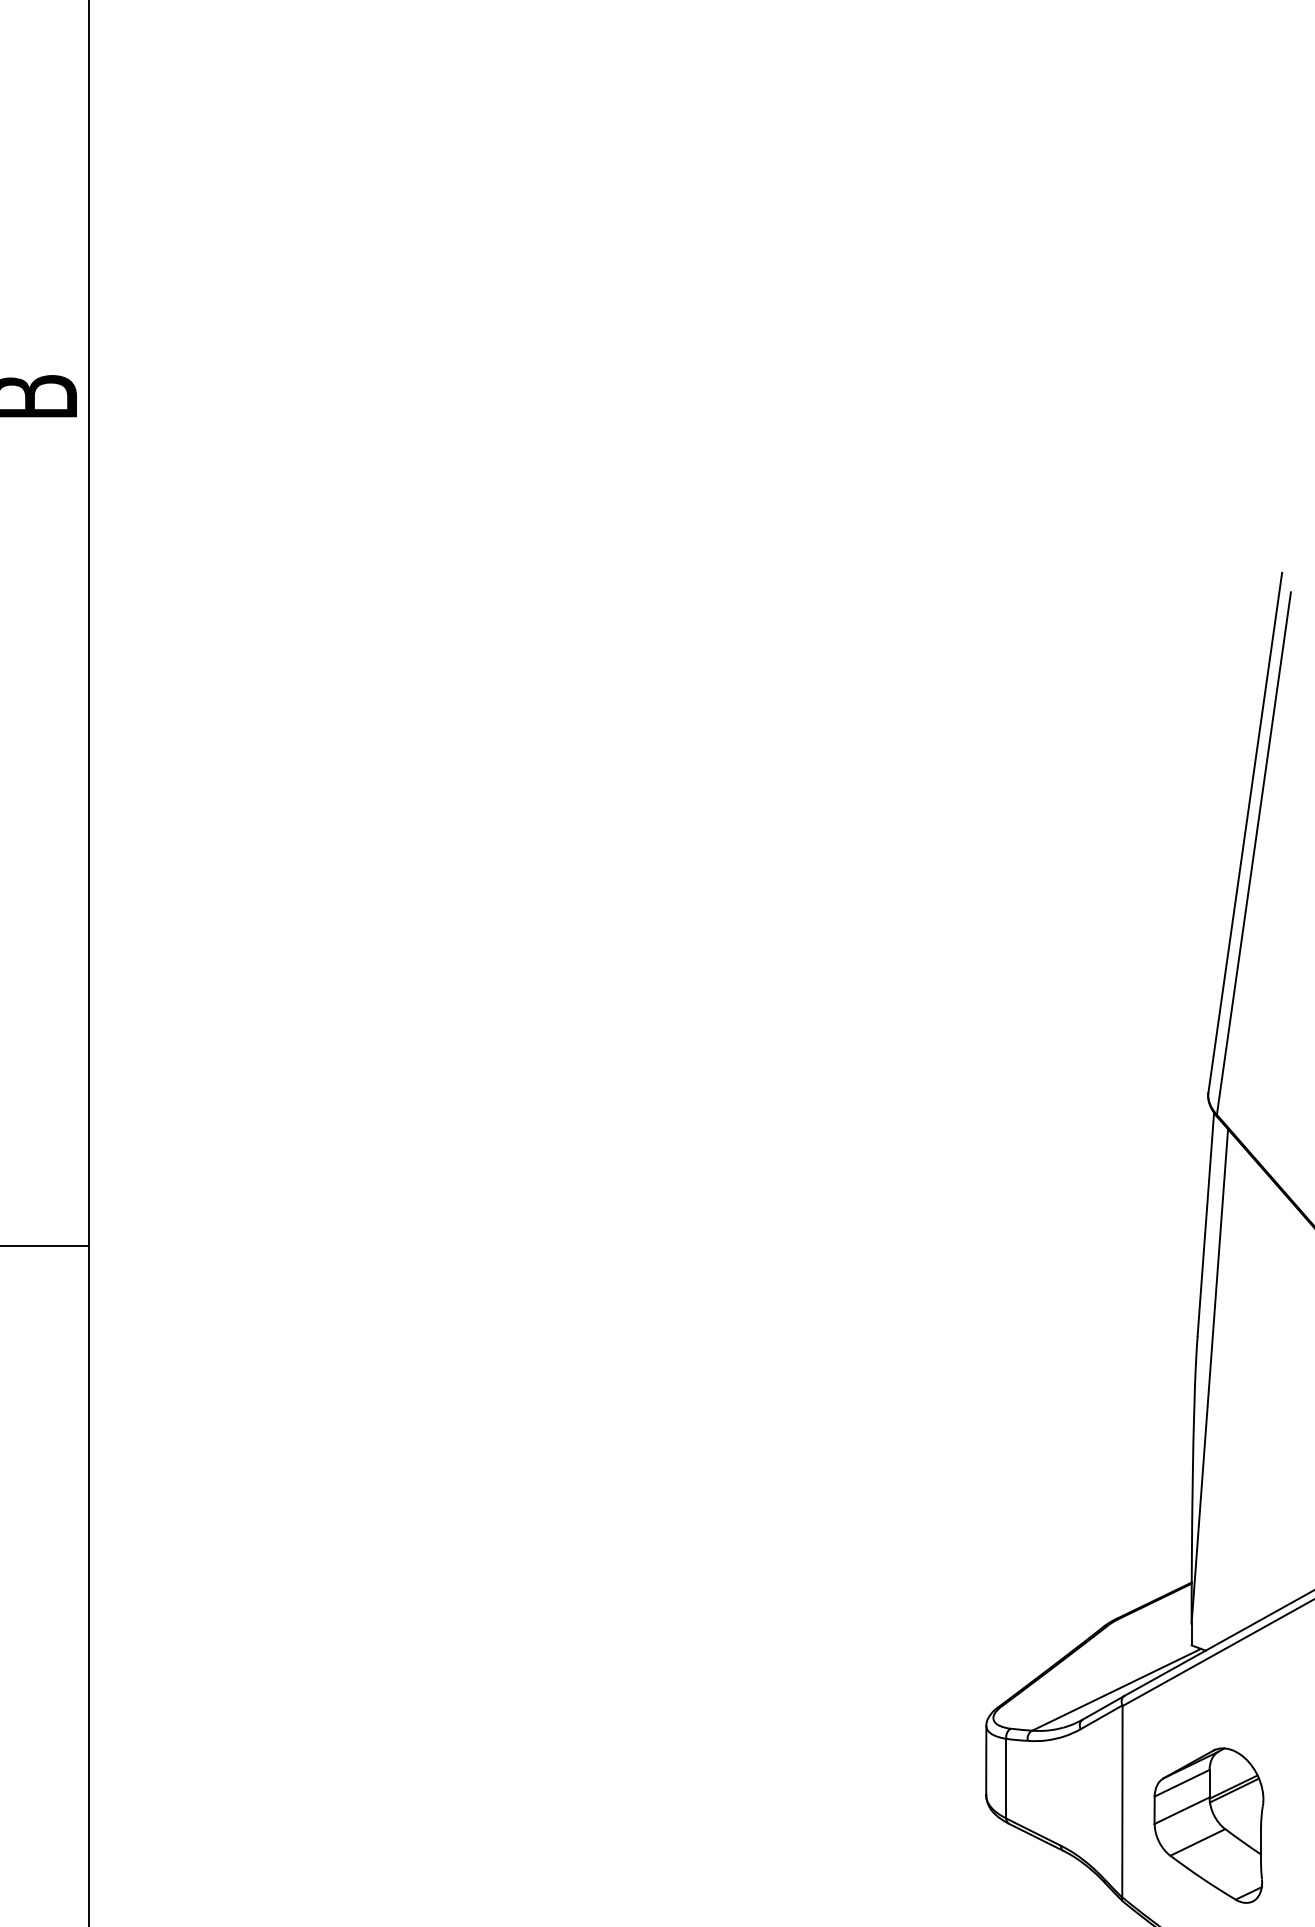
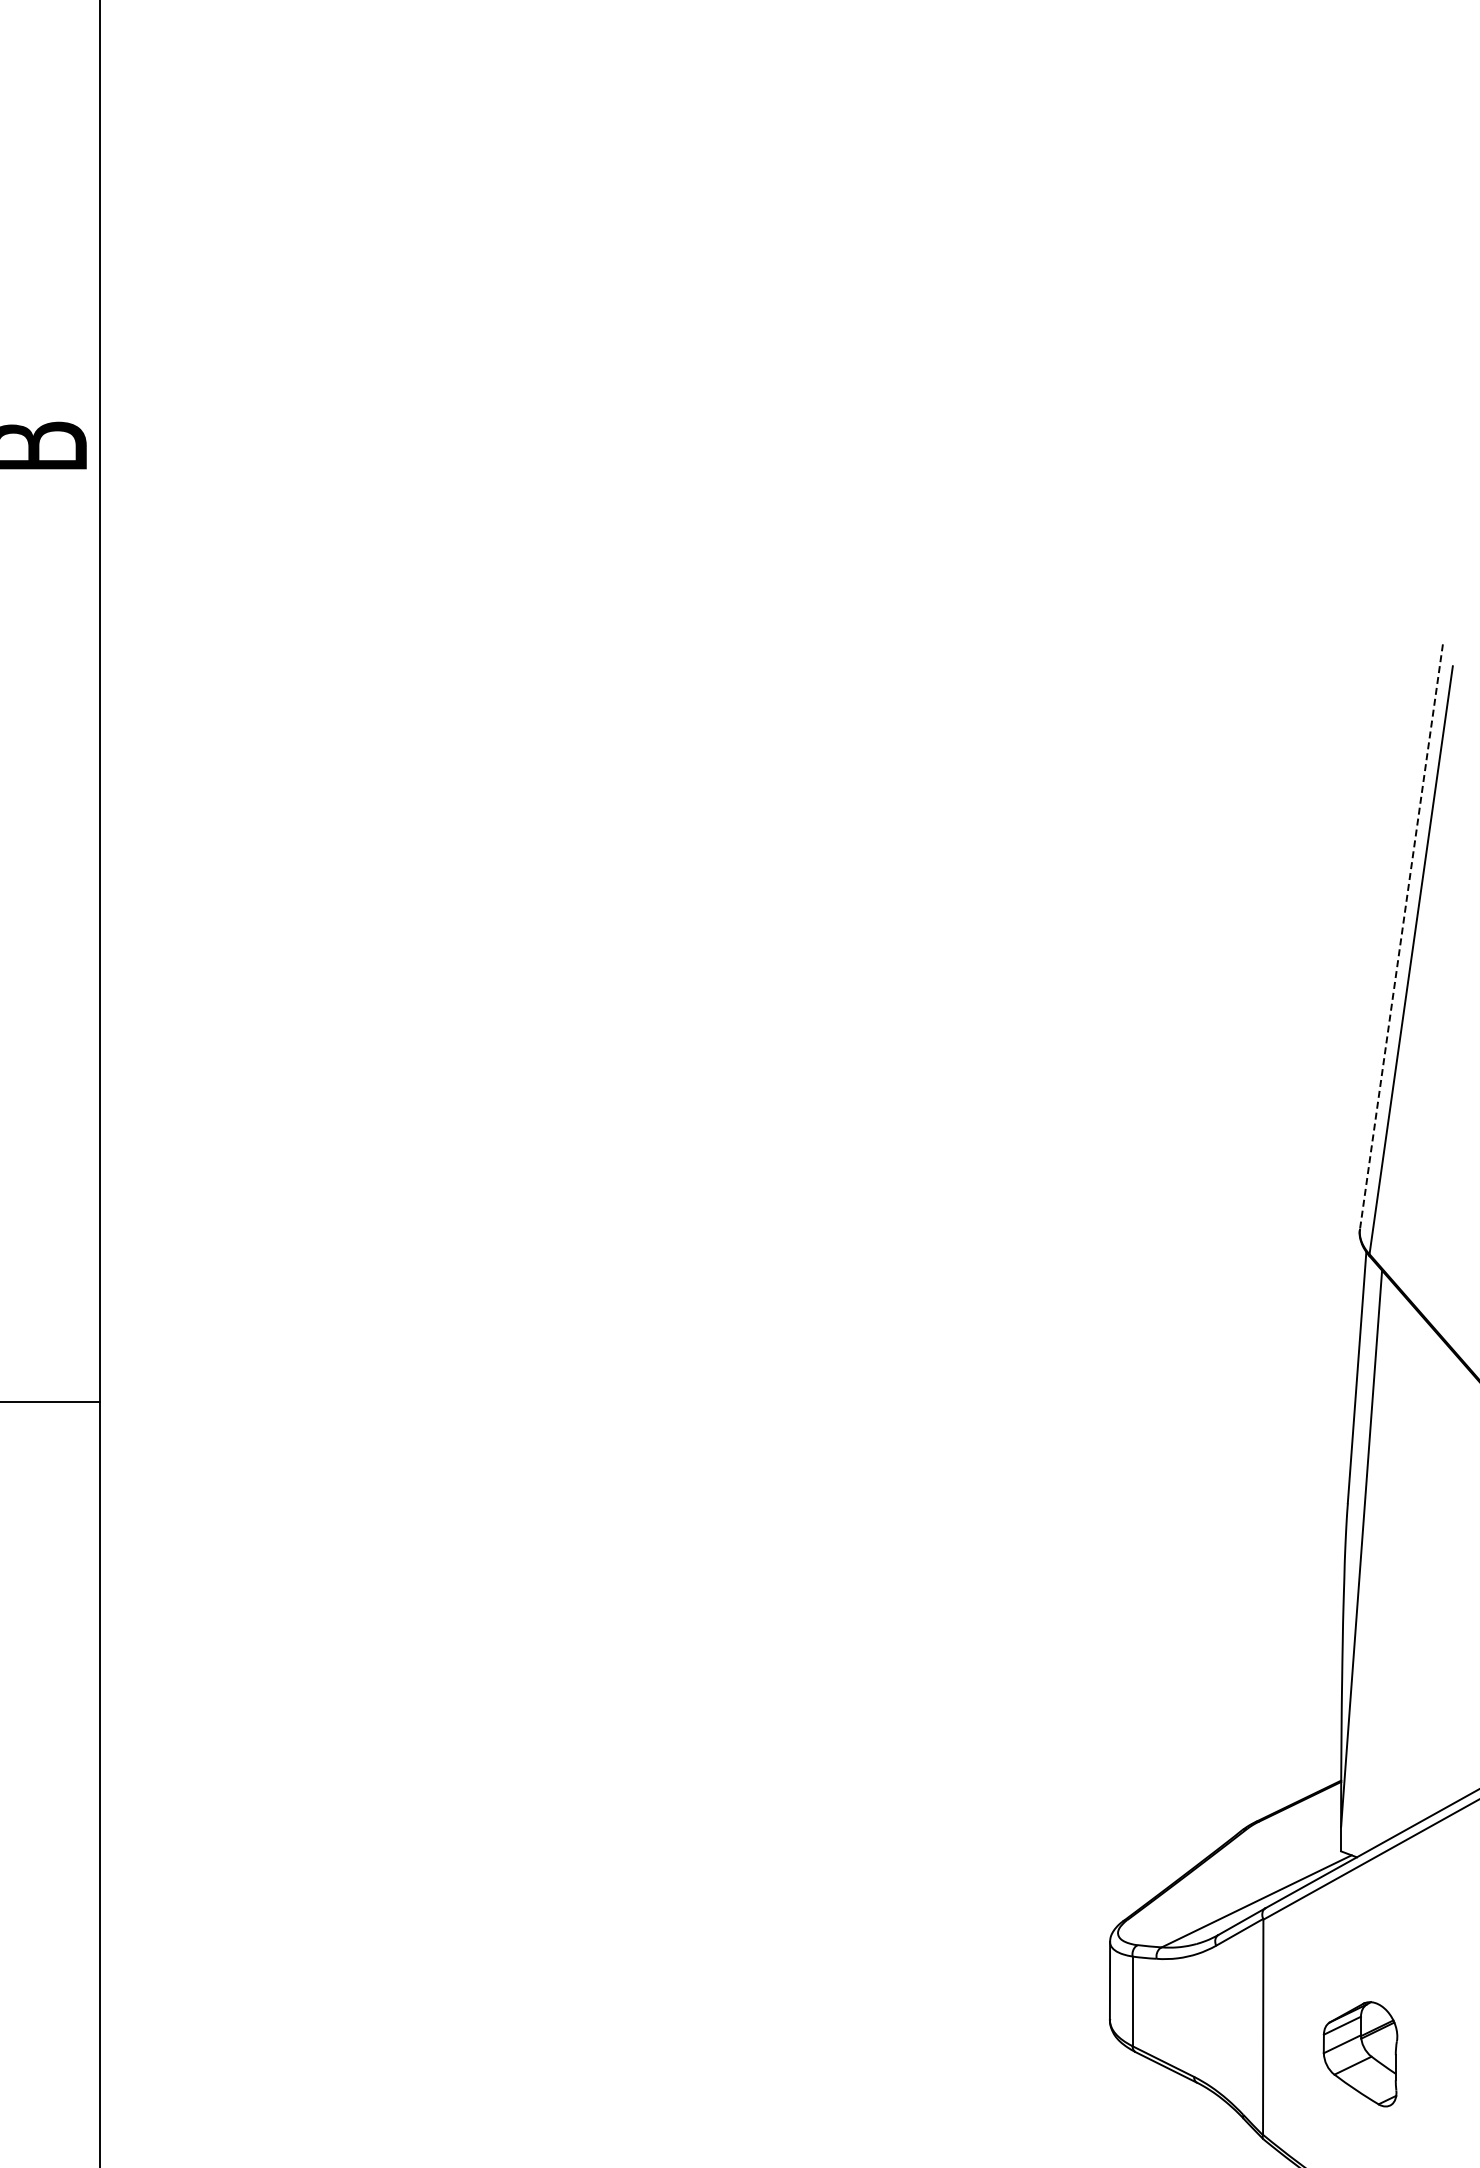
line: (1245, 833) -> (1401, 937), solid -> dashed
part: (1208, 1825) -> (1360, 2054), size x0.6

